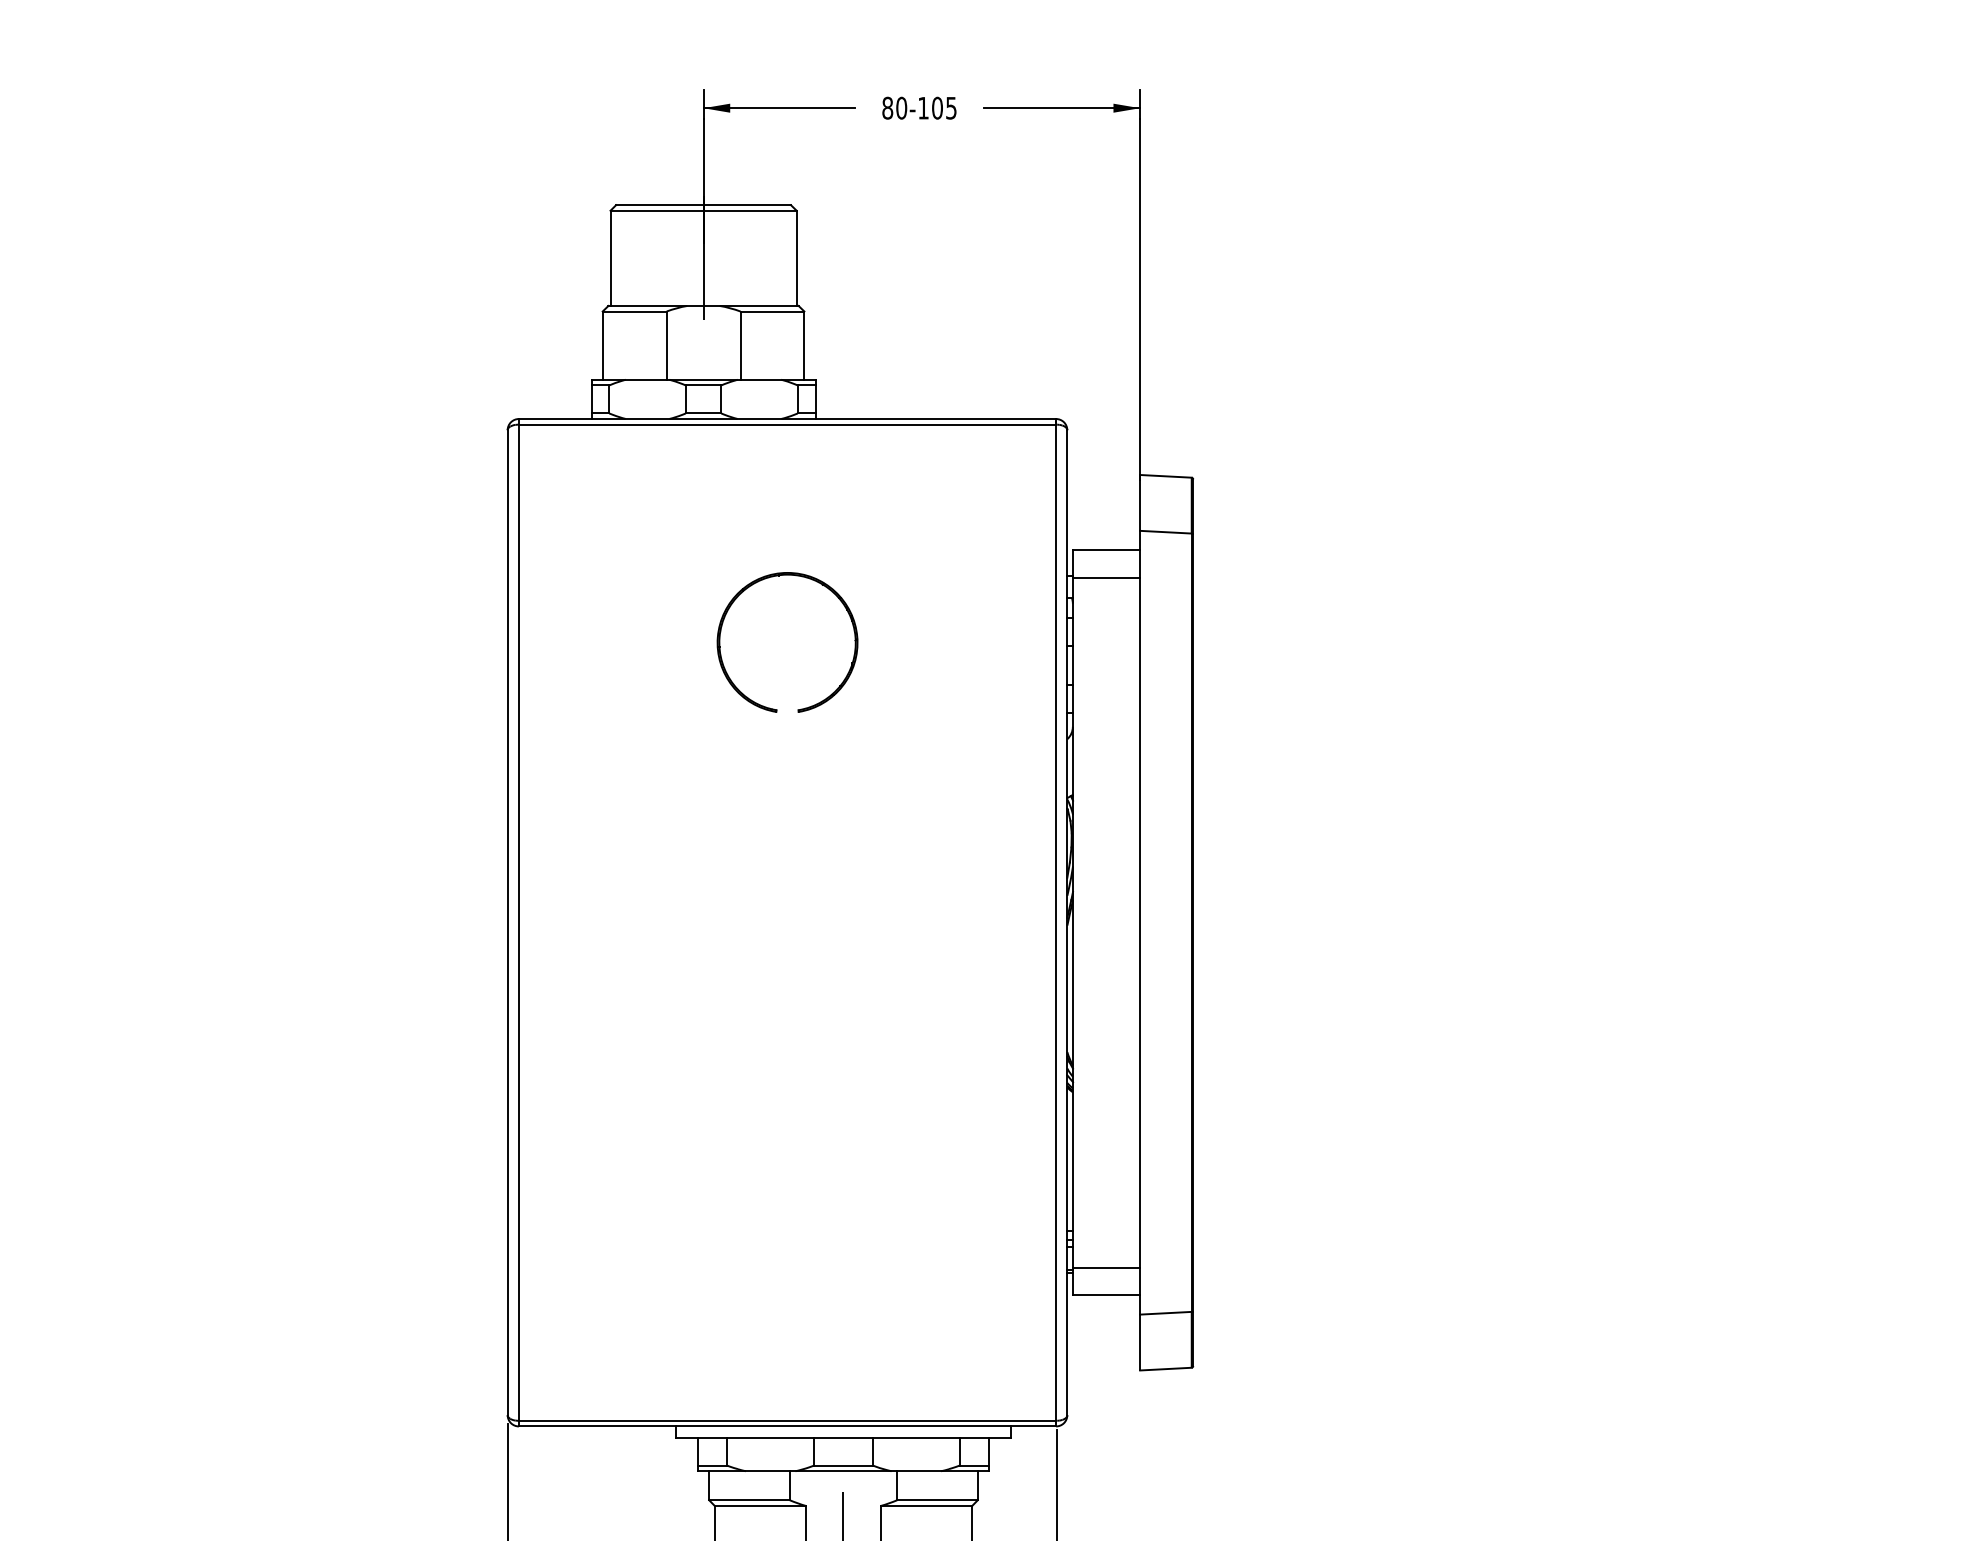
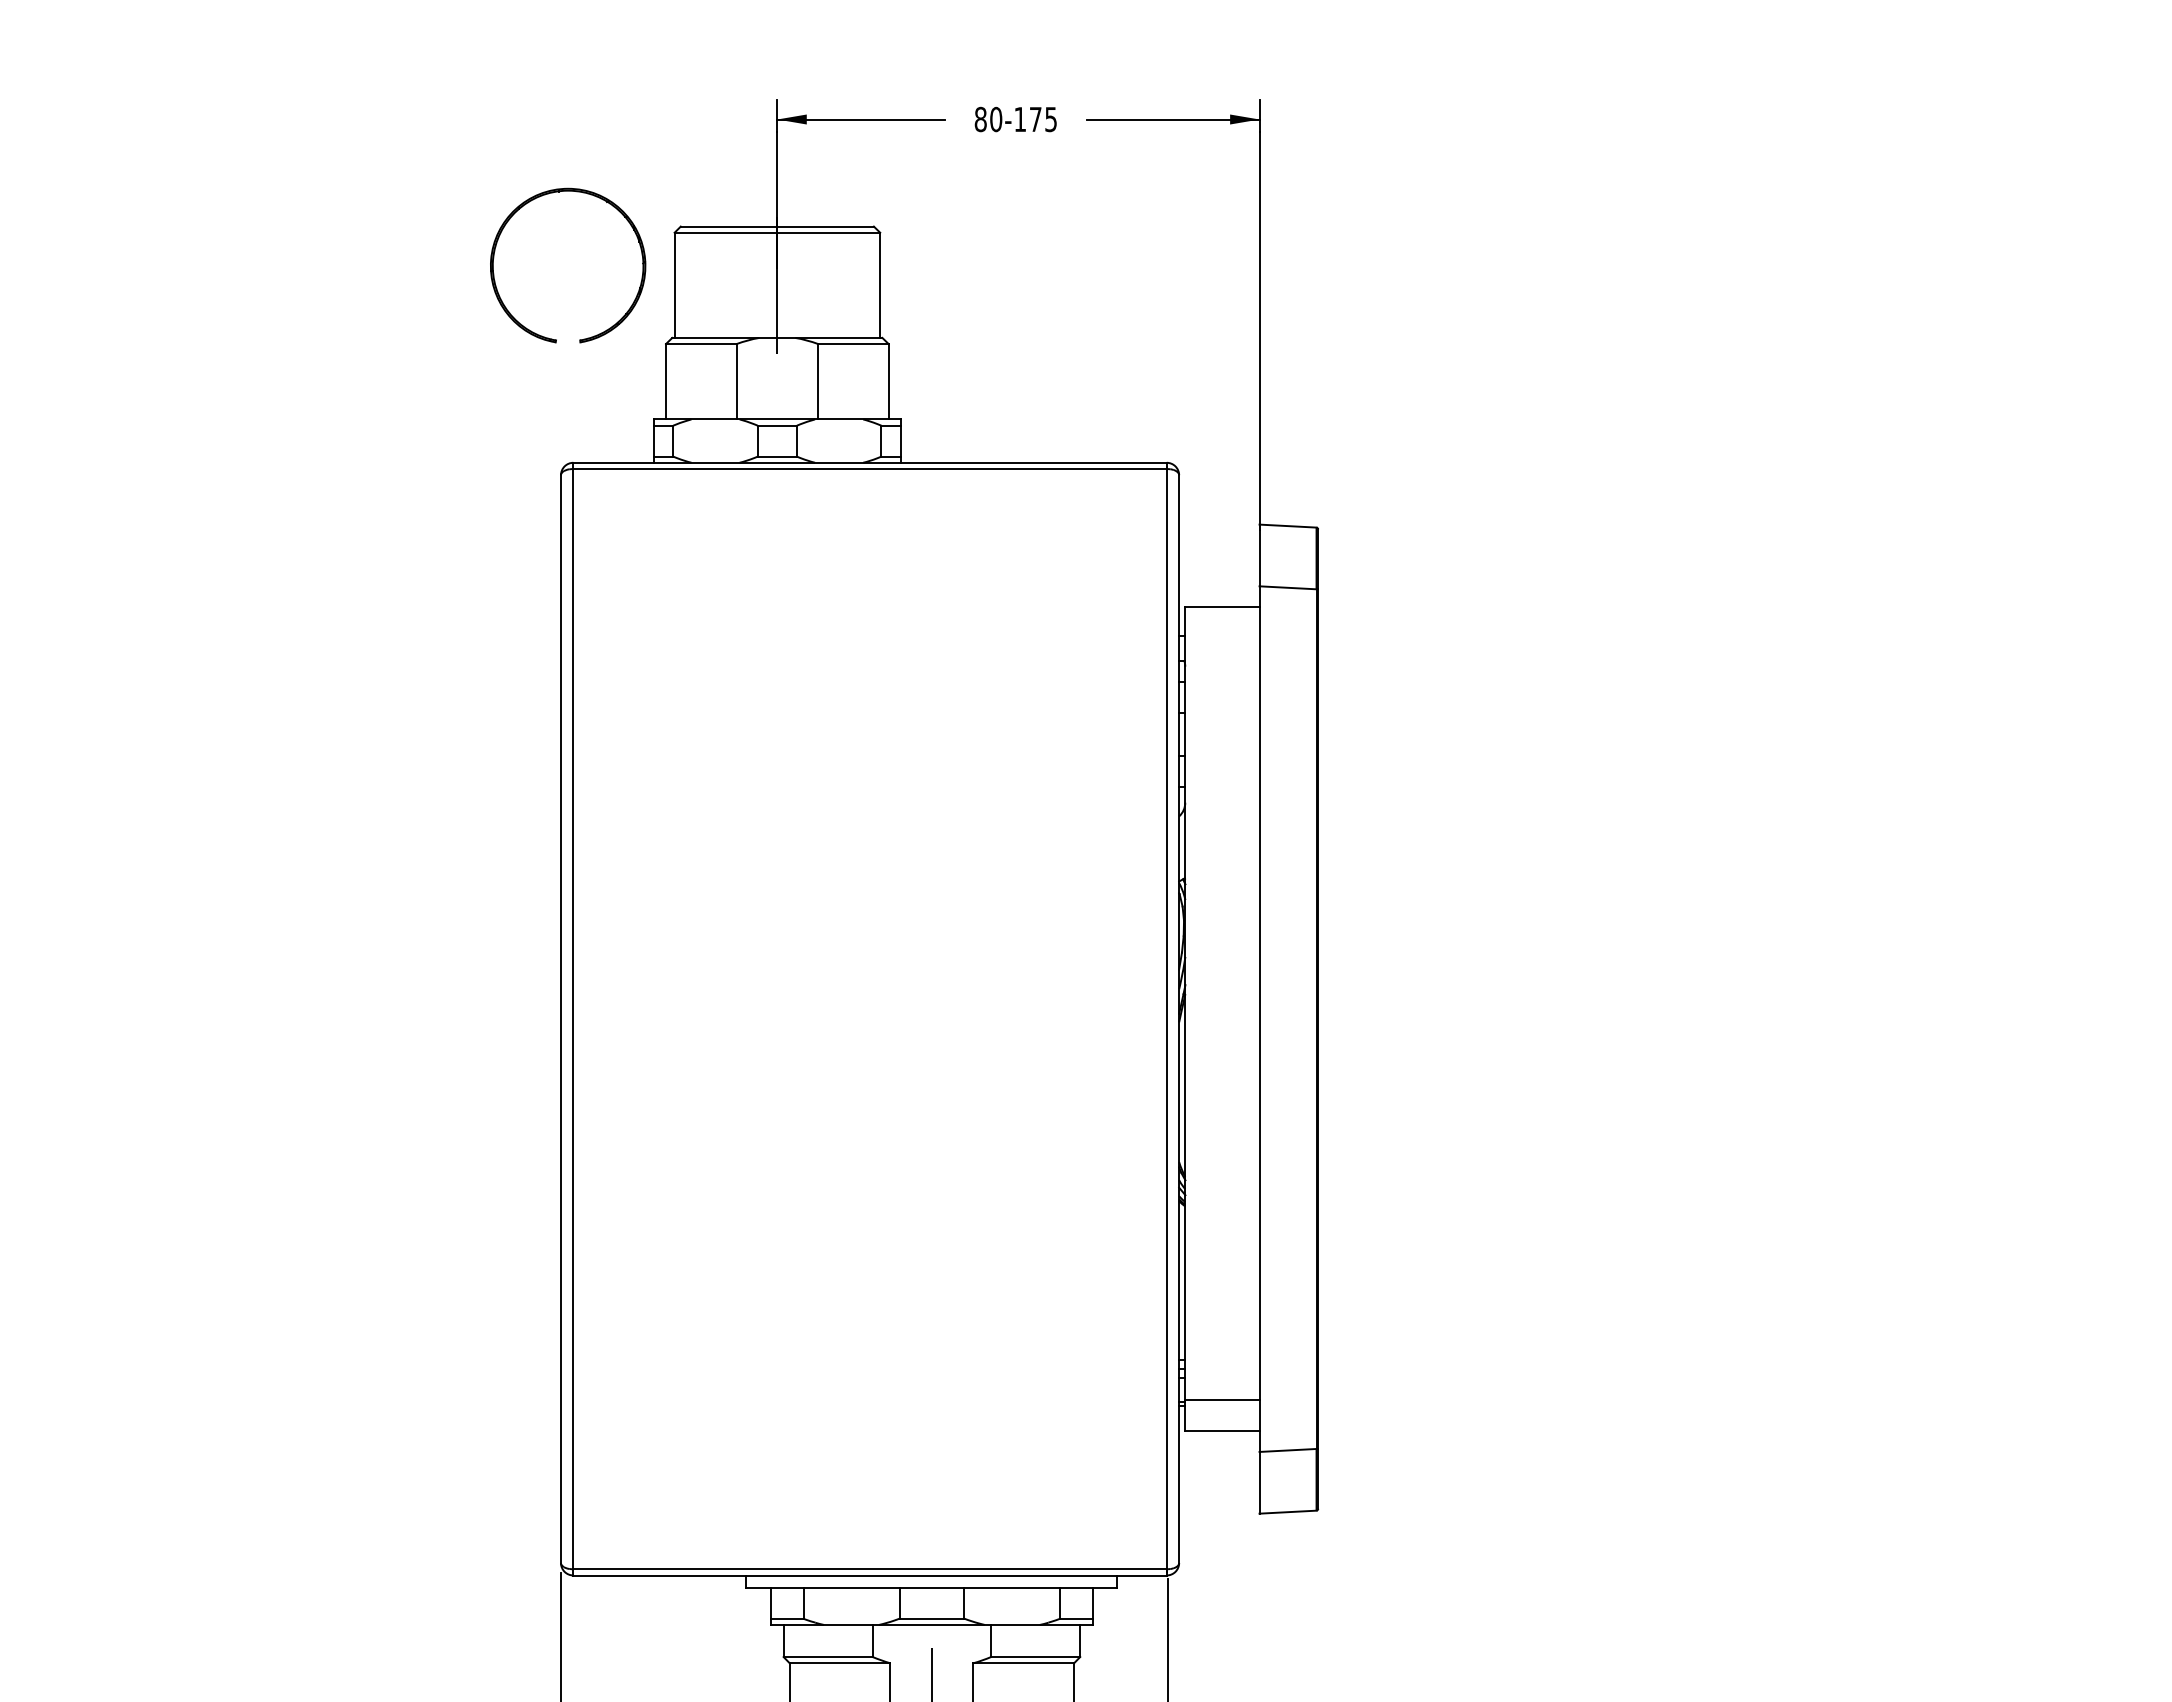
text: (937, 108) -> (1035, 119), 80-105 -> 80-175
line: (1106, 578) -> (1222, 638), removed
part: (828, 589) -> (613, 207), moved

